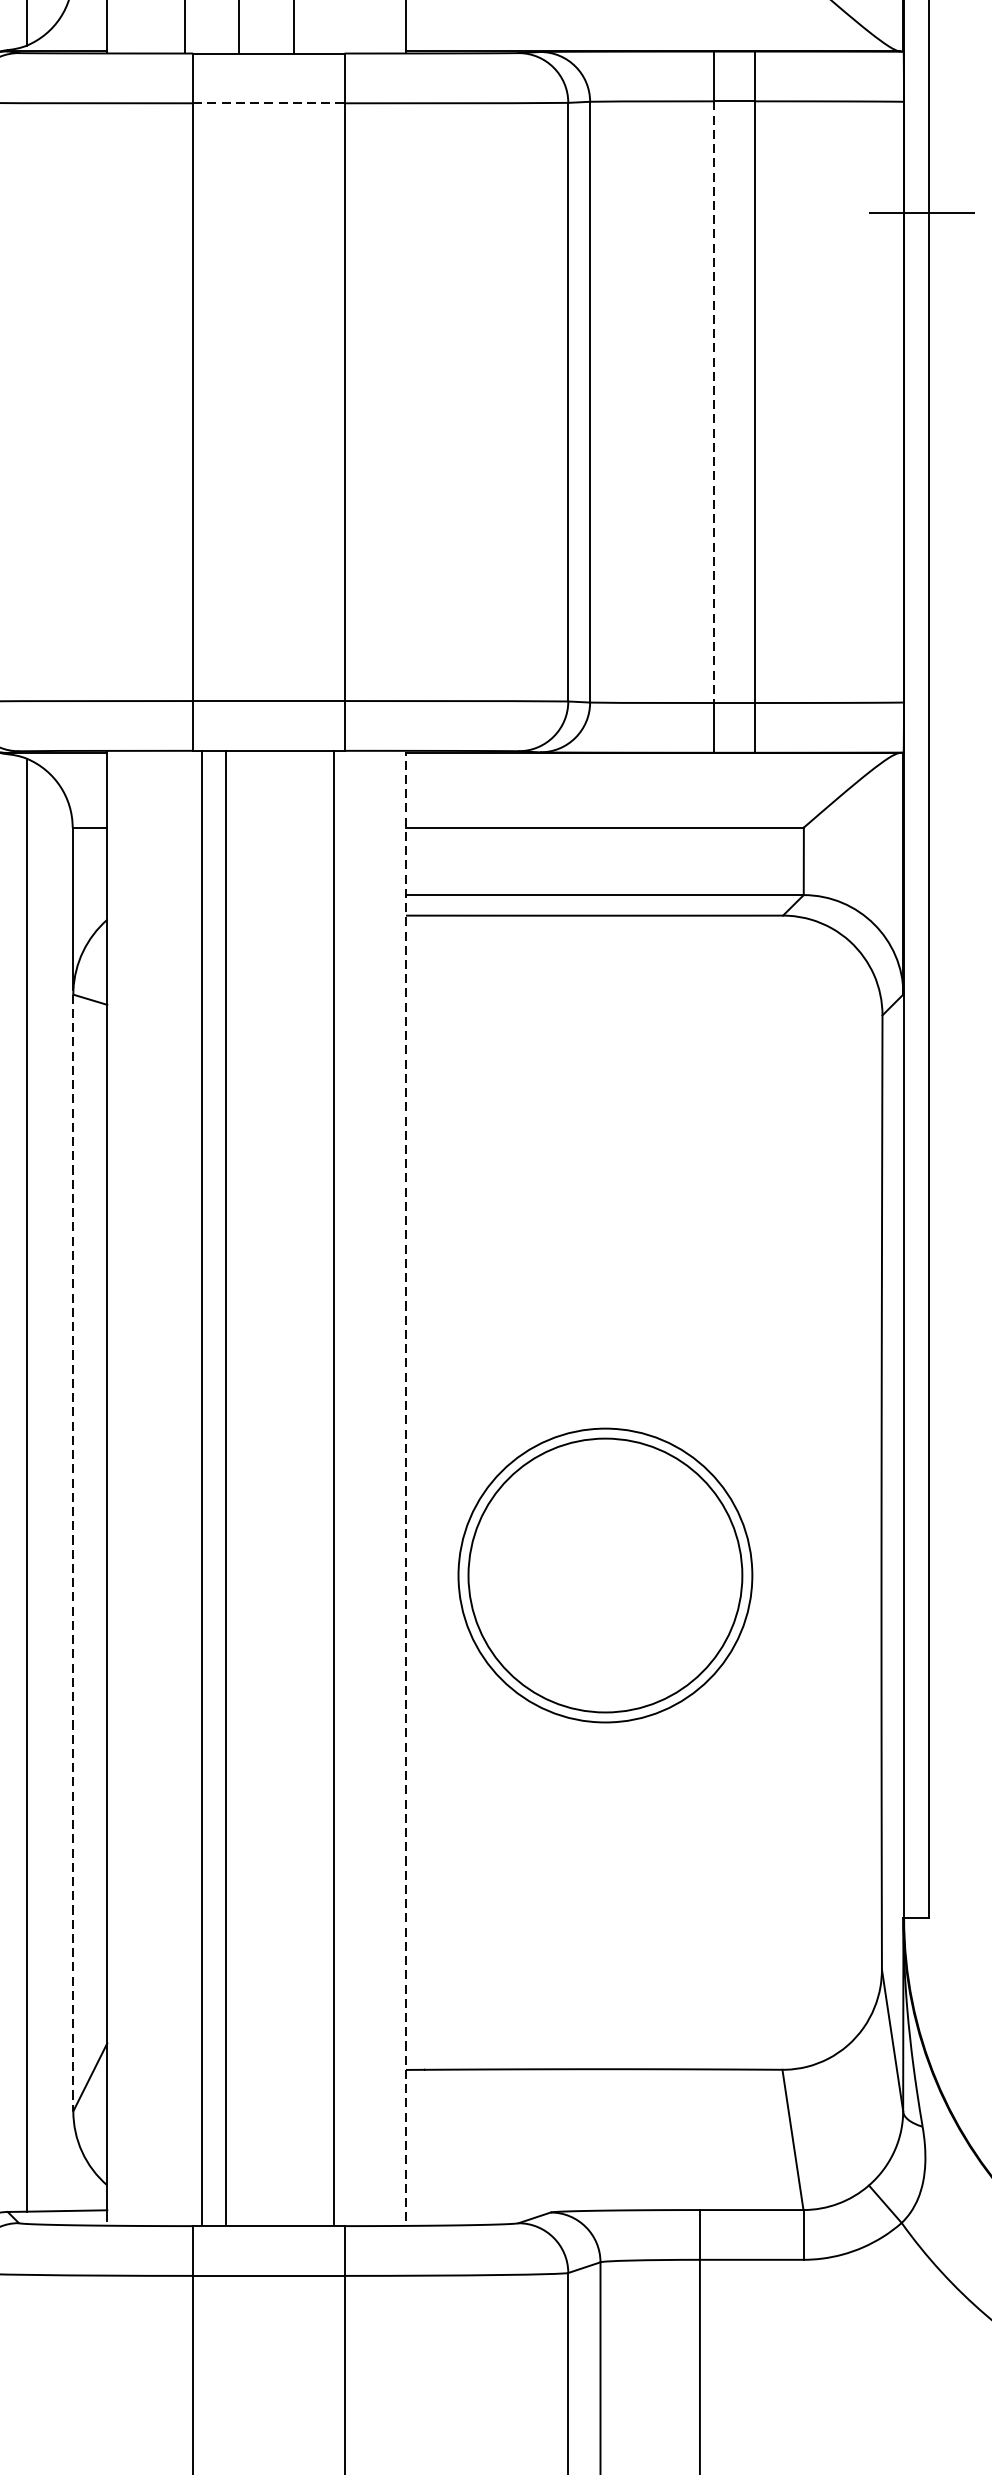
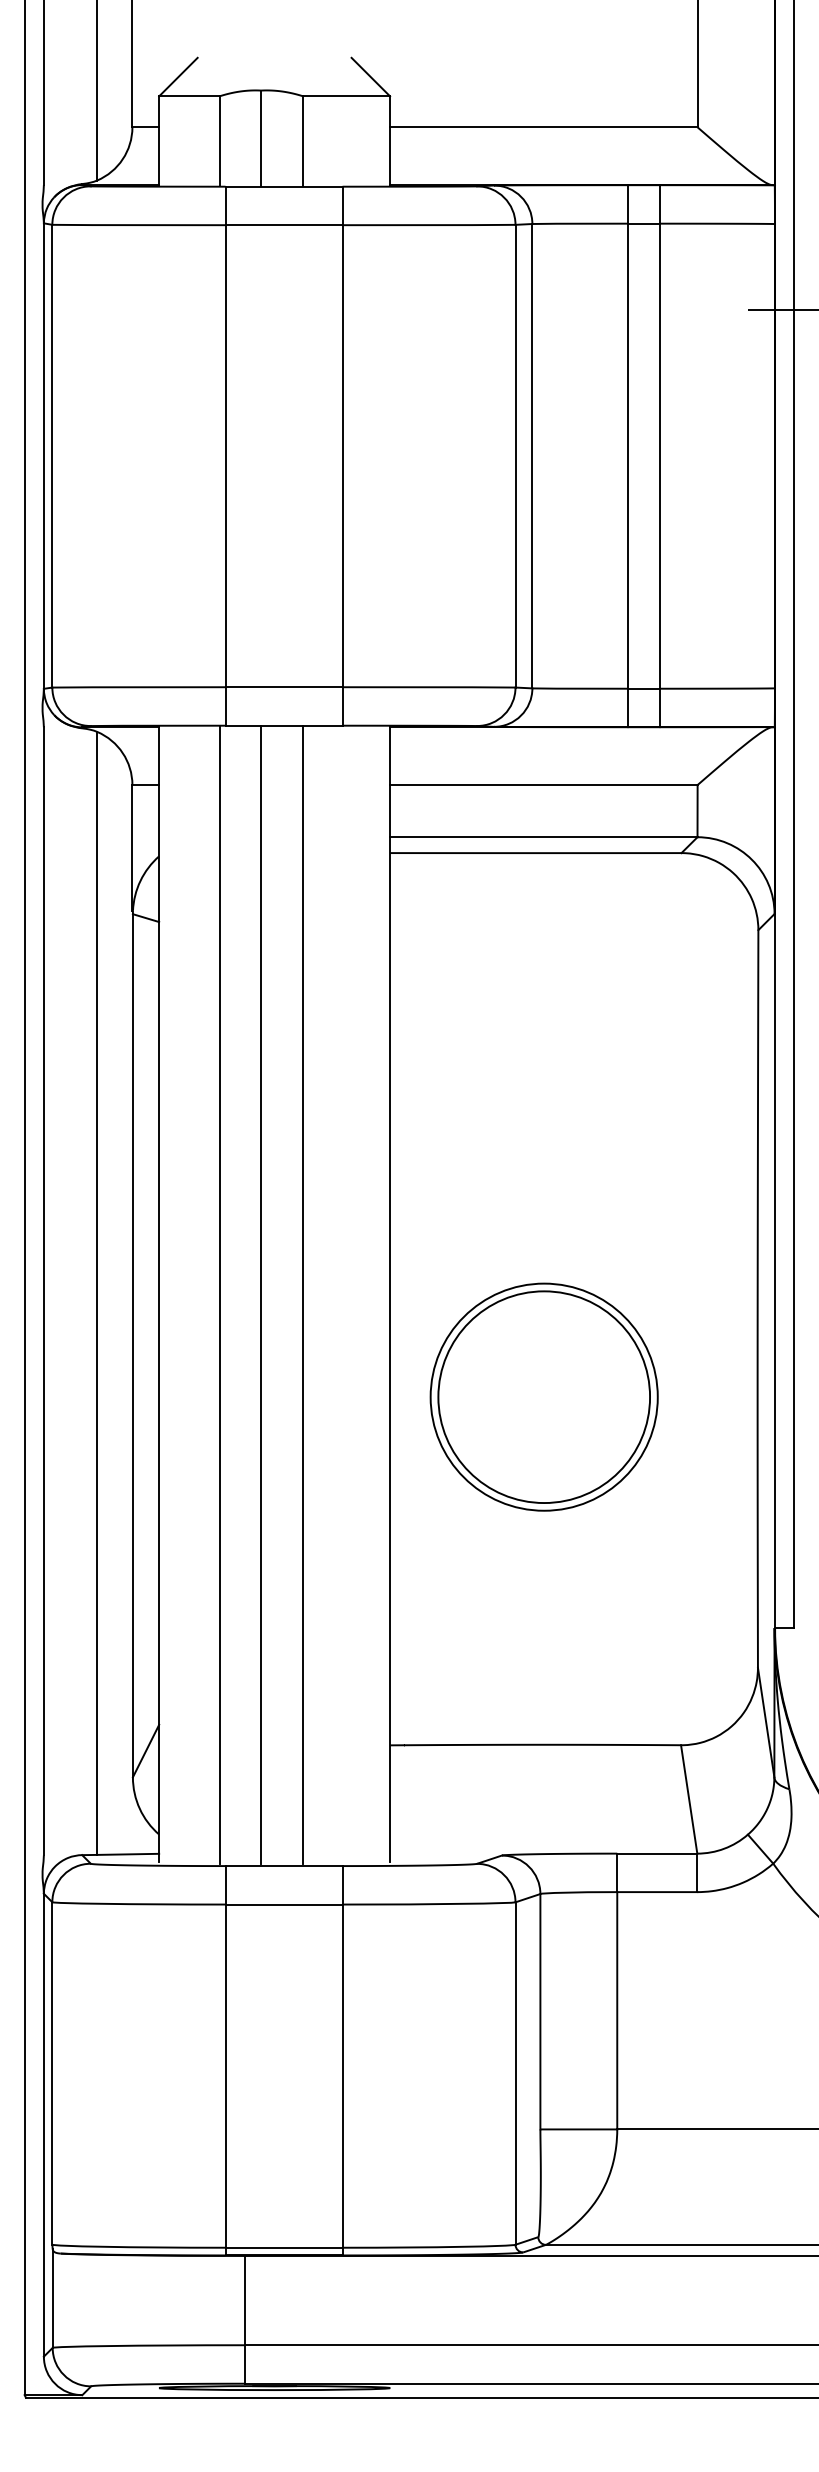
line: (269, 103) -> (284, 225), dashed -> solid
line: (714, 402) -> (628, 456), dashed -> solid
line: (406, 1485) -> (390, 1293), dashed -> solid
line: (202, 1486) -> (261, 1294), moved
line: (334, 1486) -> (303, 1294), moved
line: (225, 1487) -> (219, 1295), moved
line: (72, 1552) -> (132, 1345), dashed -> solid
part: (604, 1574) -> (543, 1396), moved

